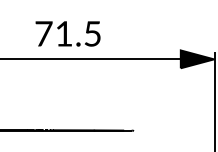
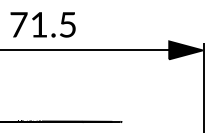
text: (67, 33) -> (42, 24), moved

